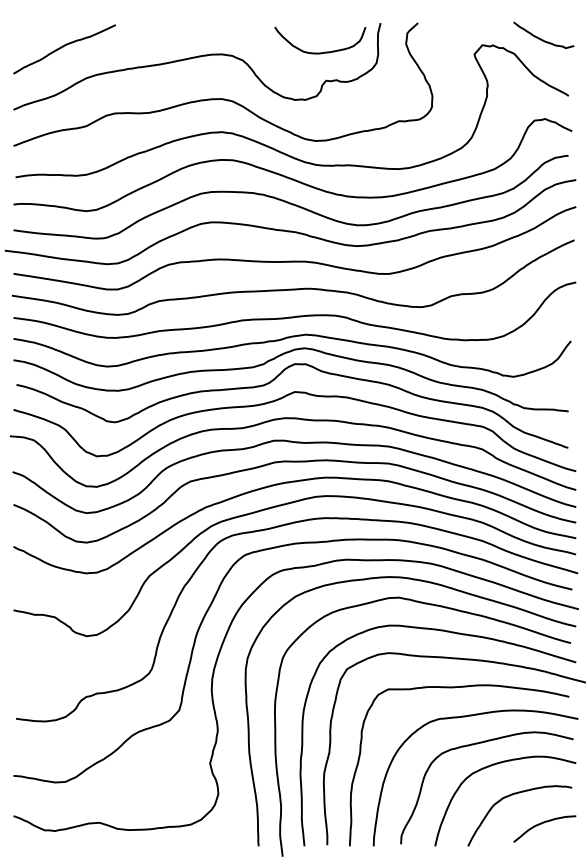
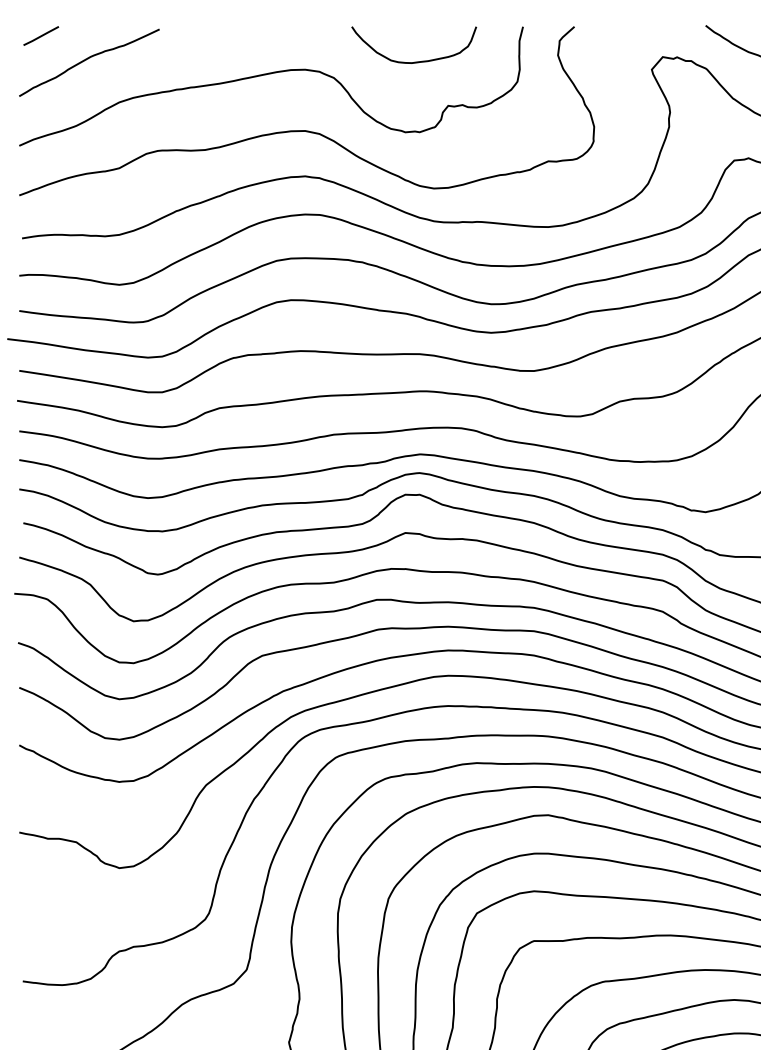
line: (29, 29) -> (41, 35), added
curve: (324, 51) -> (419, 60), moved

